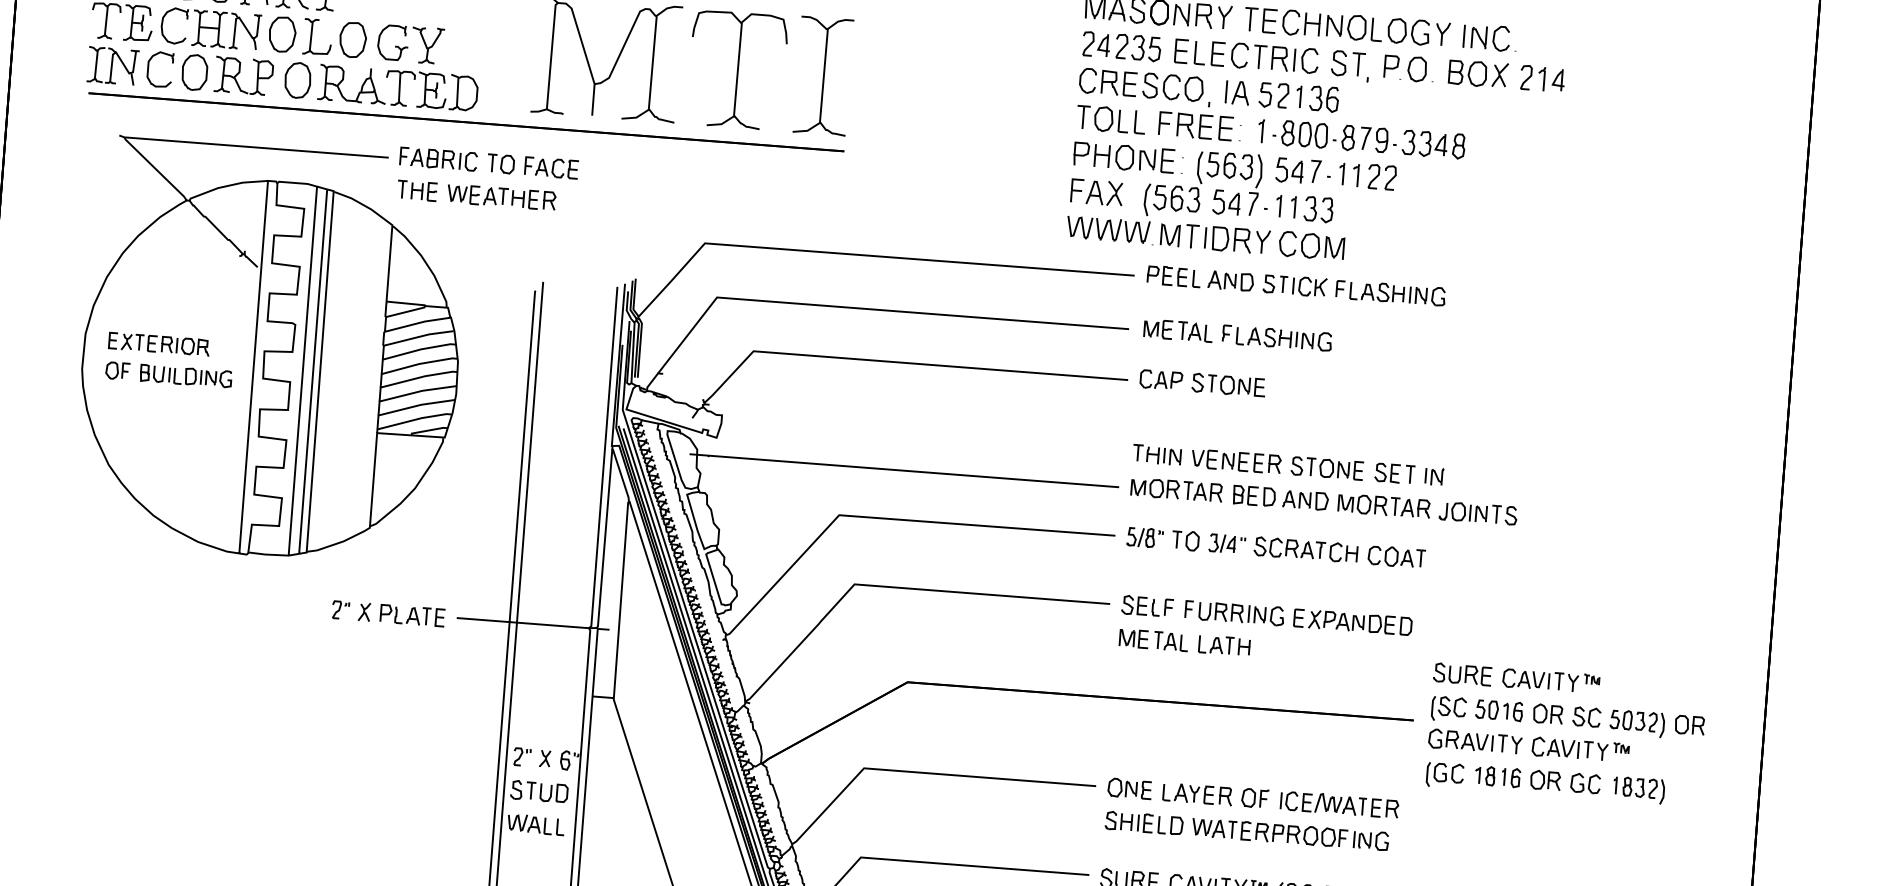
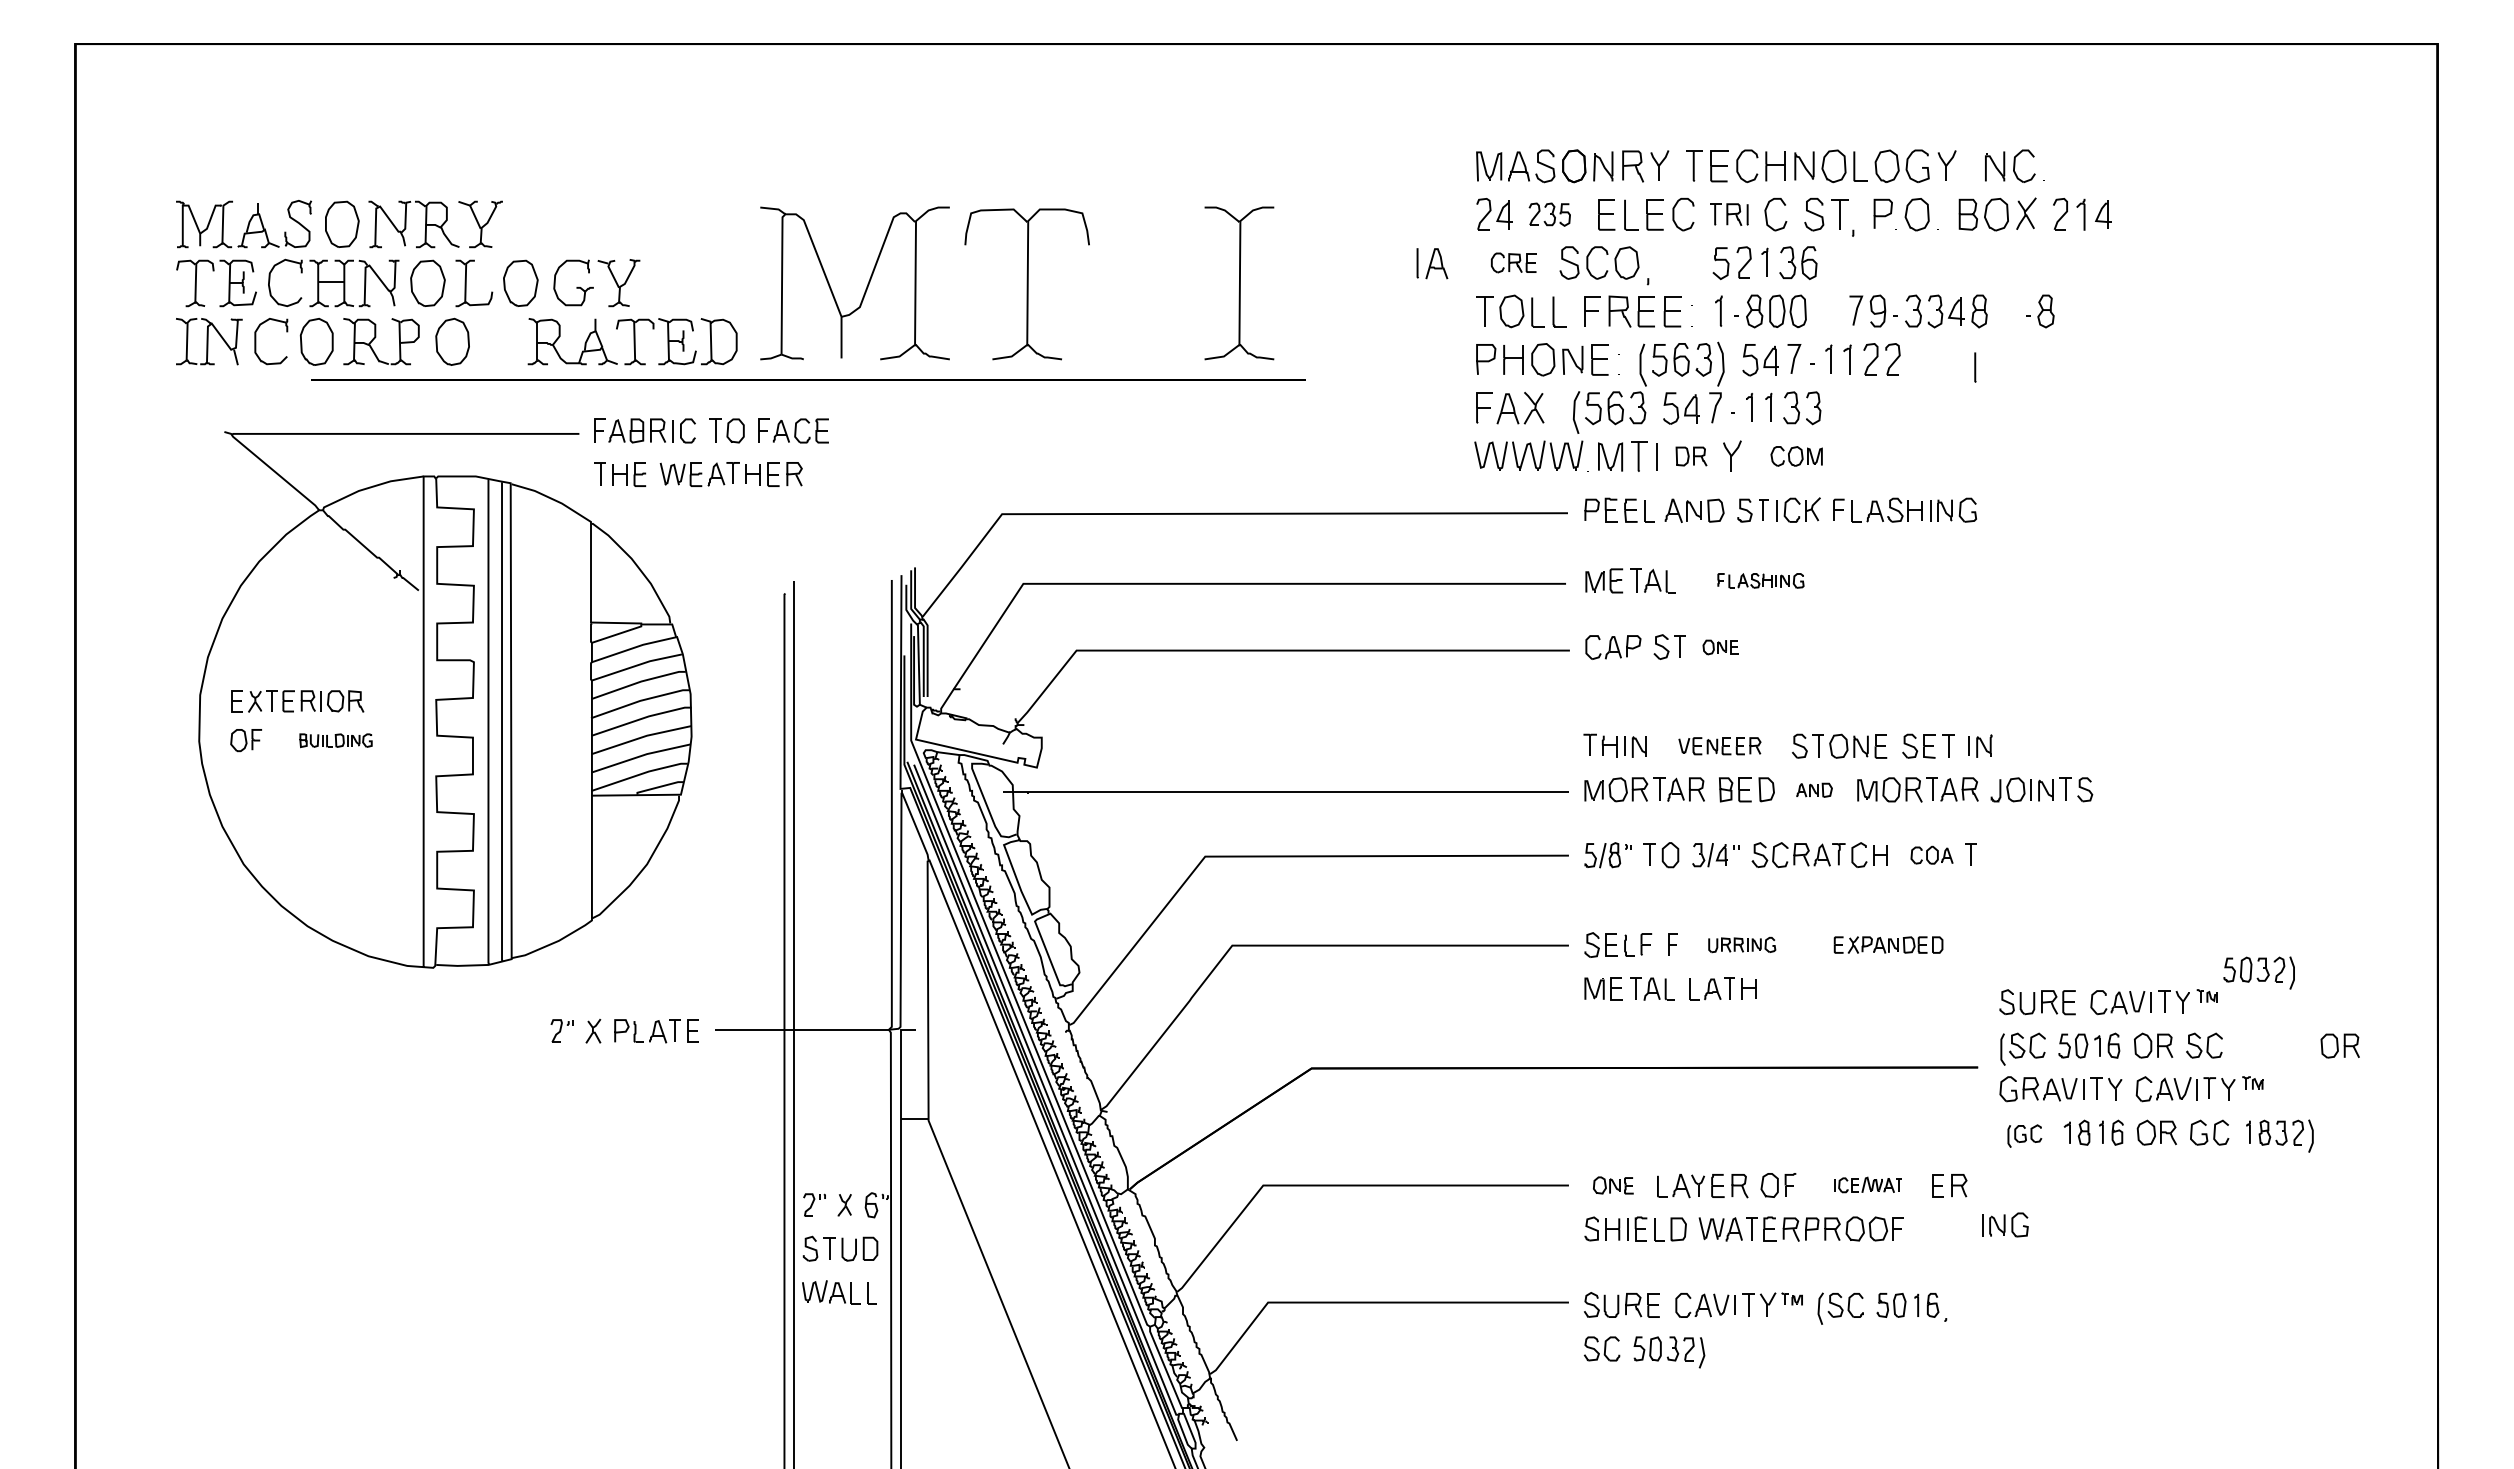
line: (1464, 36) -> (1975, 367), moved
part: (1138, 47) -> (1549, 214), size x0.7
part: (1274, 58) -> (1728, 214), size x0.7
part: (823, 76) -> (1239, 283), moved
part: (1107, 82) -> (1513, 262), size x0.6
part: (398, 87) -> (632, 341), moved
part: (1237, 92) -> (1432, 263), moved
line: (466, 122) -> (808, 379), moved
part: (1344, 137) -> (2040, 311), moved
part: (1231, 239) -> (1691, 456), size x0.6
part: (1311, 245) -> (1796, 456), size x0.6
part: (1276, 338) -> (1760, 580), size x0.6
part: (185, 376) -> (335, 740), size x0.6
part: (1242, 386) -> (1720, 647), size x0.6
part: (1236, 460) -> (1719, 745), size x0.7
part: (1305, 500) -> (1814, 790), size x0.6
part: (1390, 556) -> (1931, 855), size x0.7
part: (1242, 613) -> (1742, 944), size x0.6
part: (1352, 621) -> (1888, 944), size x0.7
part: (1636, 723) -> (2258, 972), moved
part: (1444, 774) -> (2024, 1135), size x0.7
part: (1129, 788) -> (1613, 1185), size x0.7
part: (1323, 802) -> (1868, 1184), size x0.6
part: (1371, 840) -> (2005, 1224), moved

